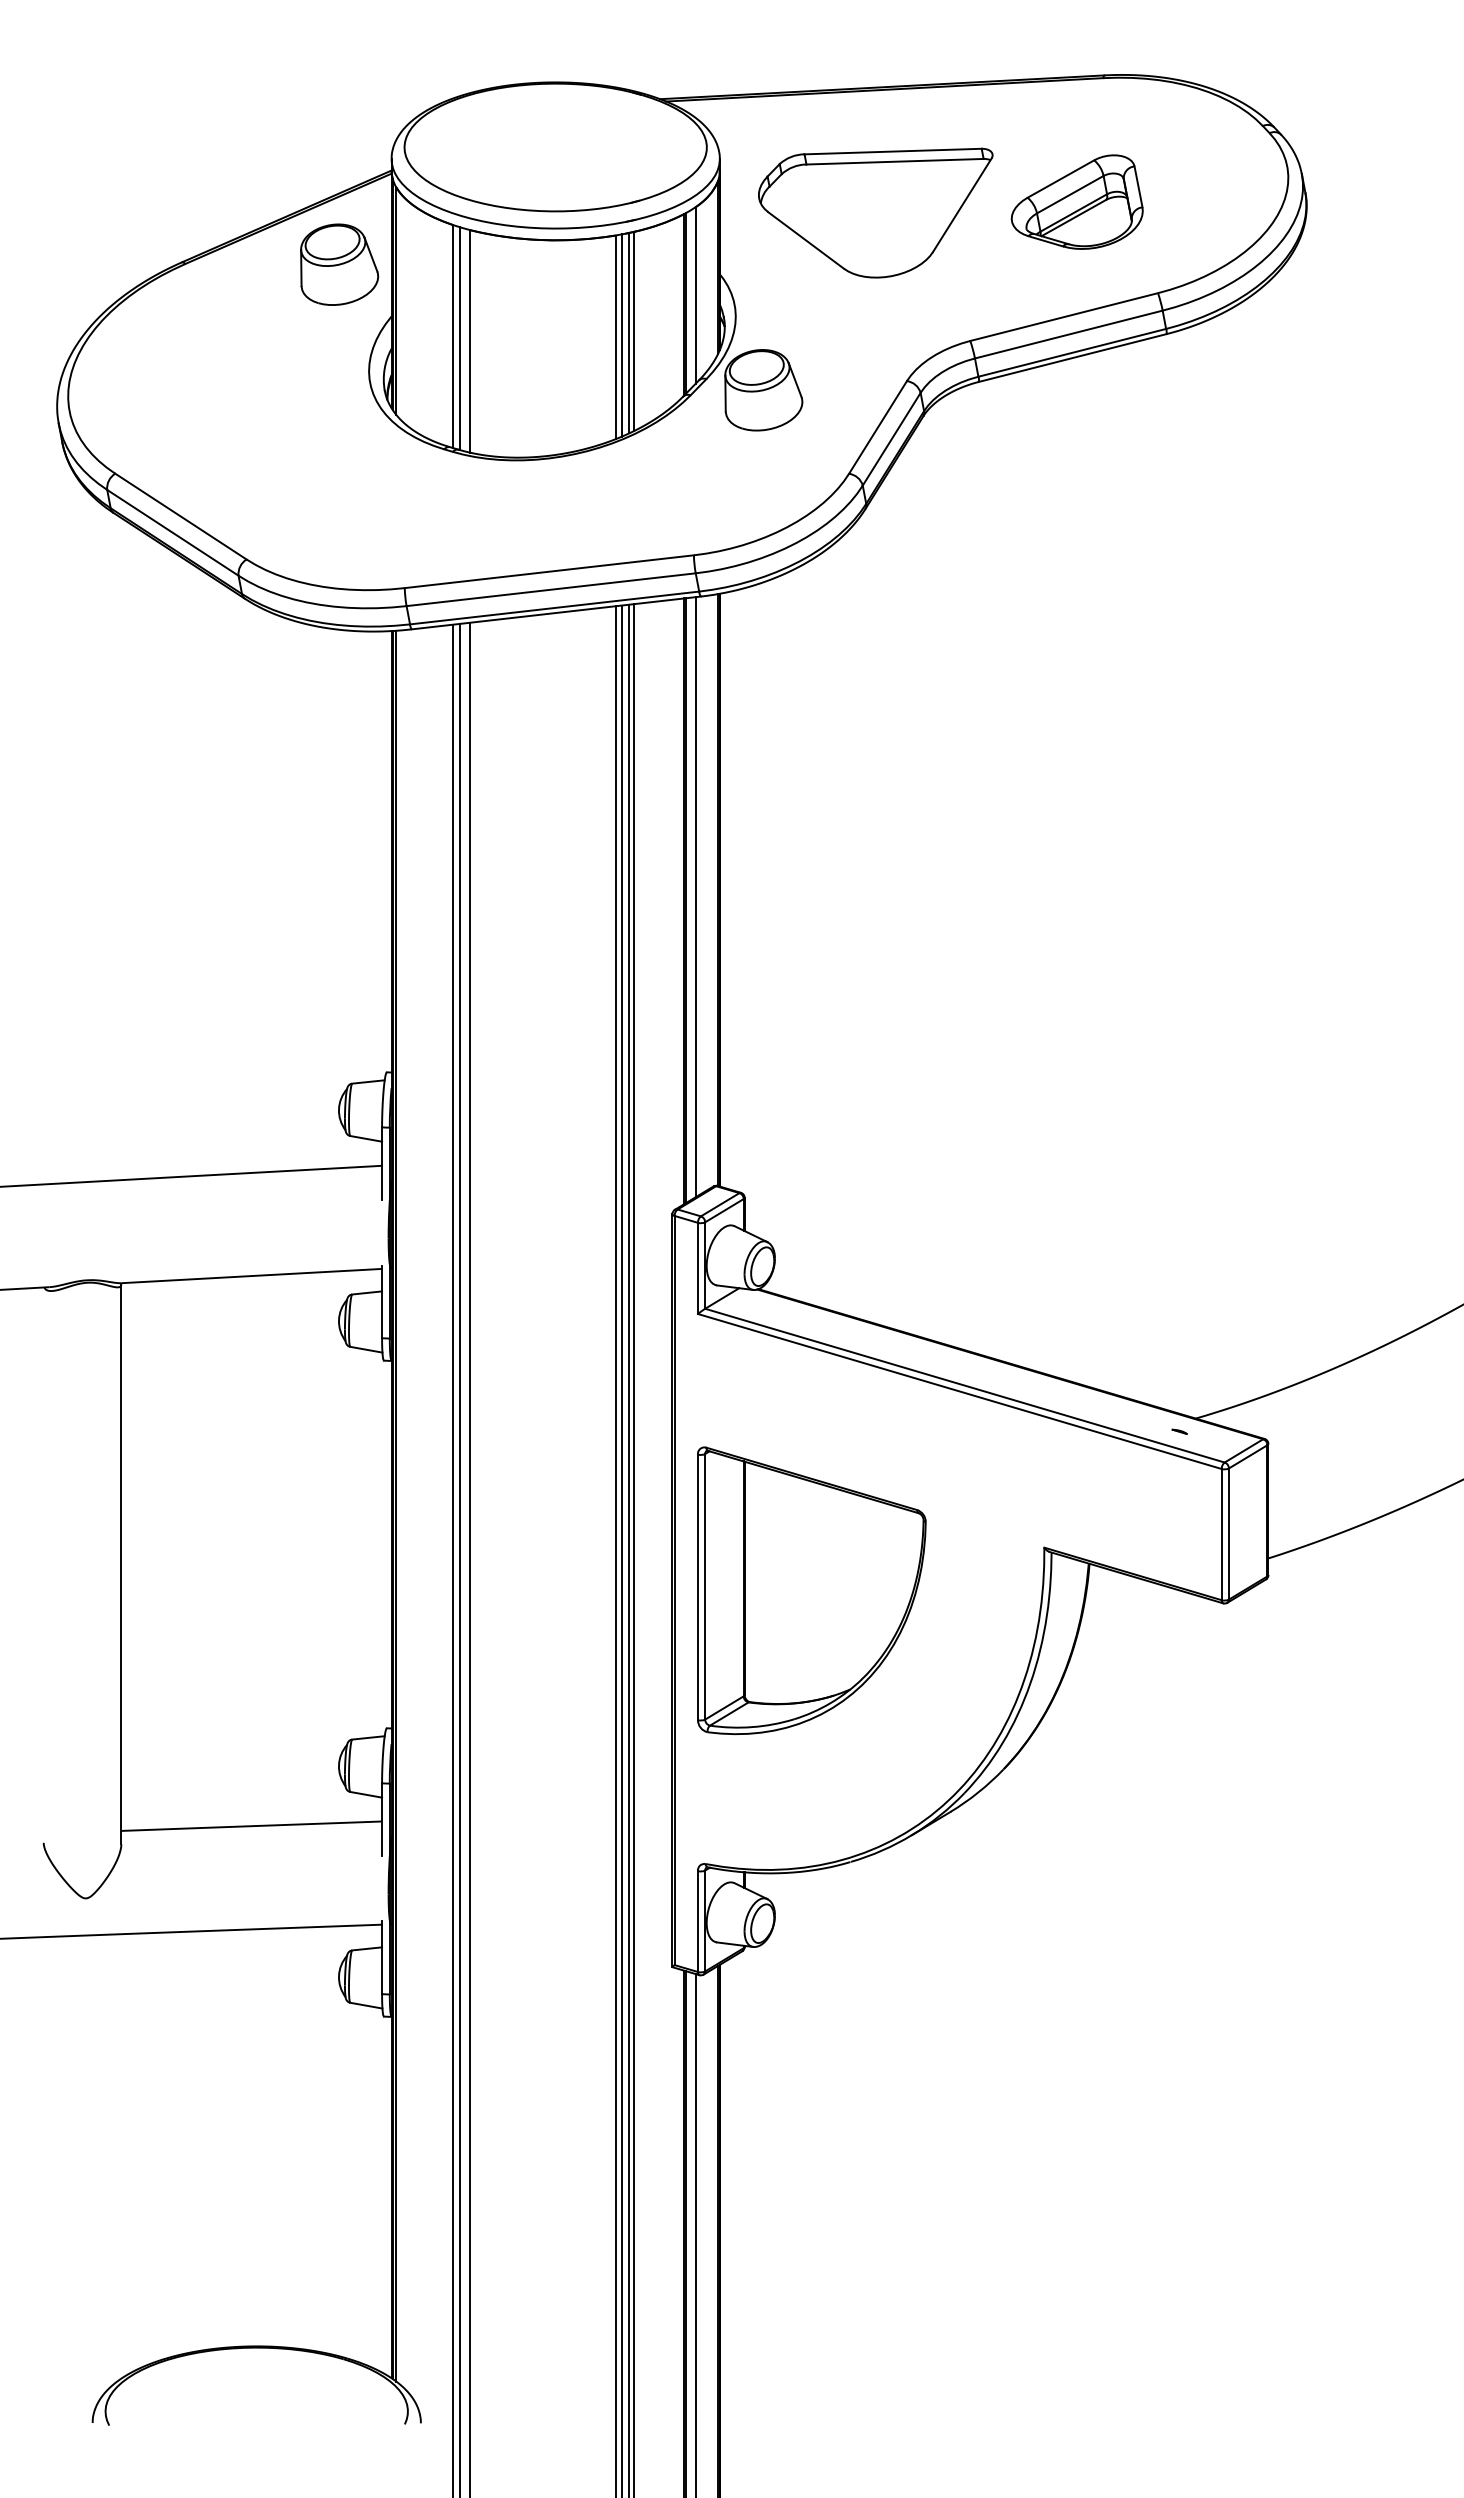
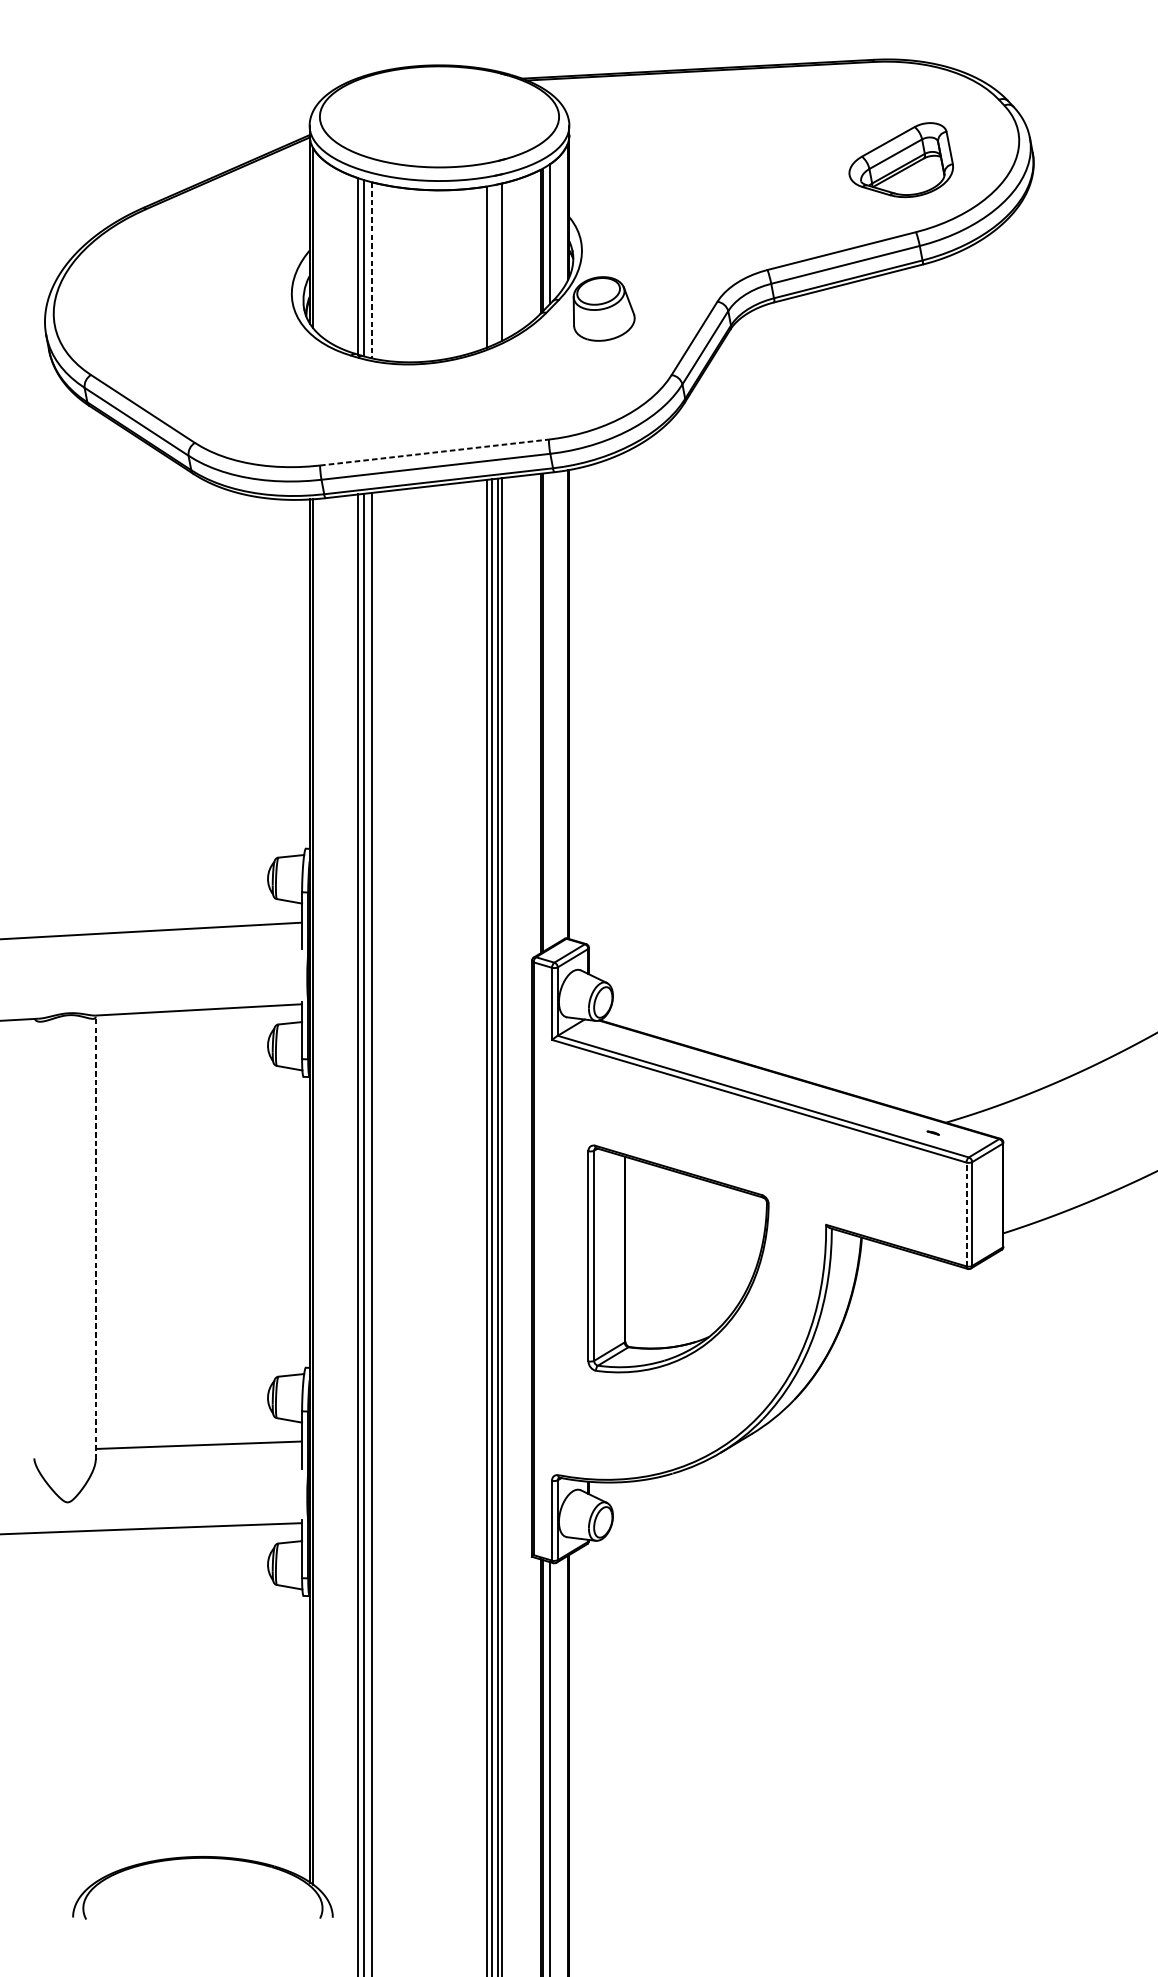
part: (1076, 201) -> (900, 159), moved
part: (875, 212) -> (692, 168), removed
part: (339, 264) -> (268, 209), removed
line: (629, 332) -> (497, 263), removed
line: (621, 335) -> (491, 265), removed
line: (470, 341) -> (372, 270), solid -> dashed
line: (549, 571) -> (434, 452), solid -> dashed
line: (695, 897) -> (550, 710), removed
line: (1221, 1534) -> (966, 1214), solid -> dashed
line: (121, 1564) -> (95, 1238), solid -> dashed
part: (811, 1590) -> (678, 1258), moved

